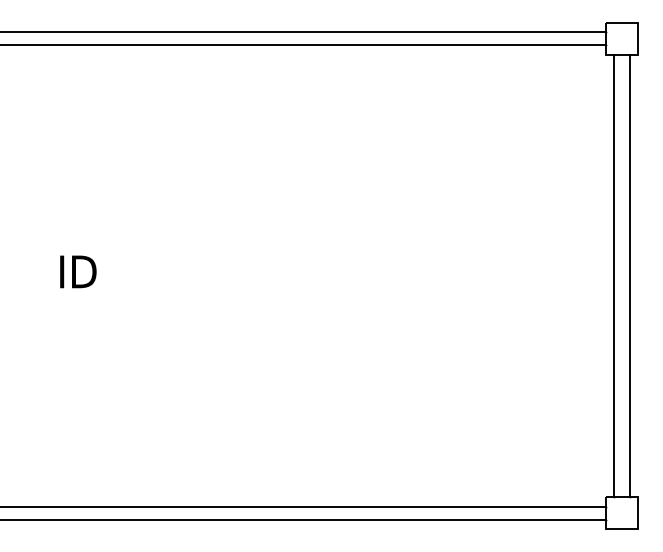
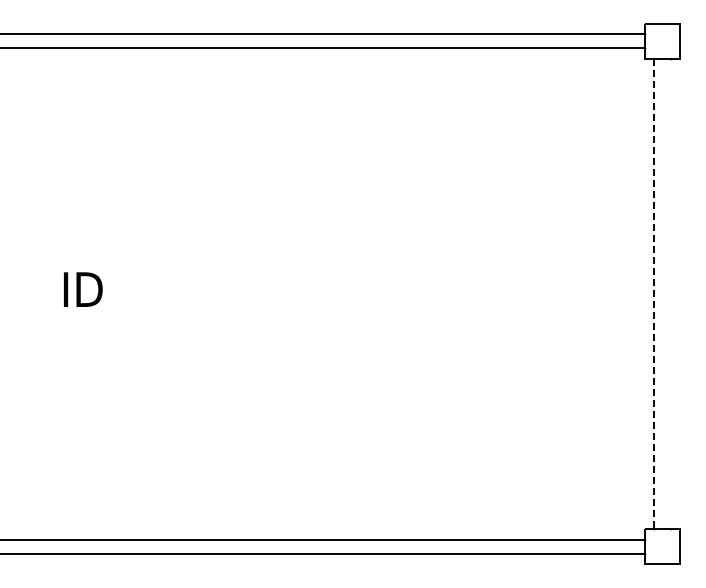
line: (630, 275) -> (671, 293), removed
line: (613, 276) -> (653, 294), solid -> dashed

